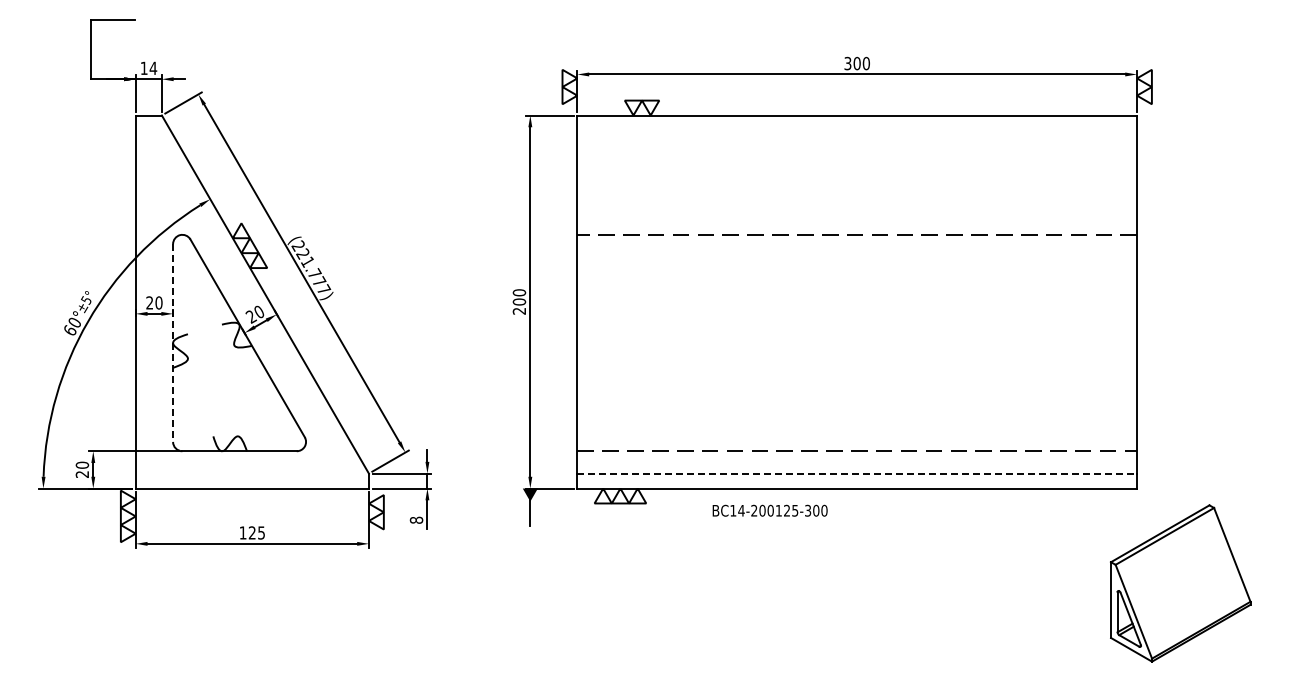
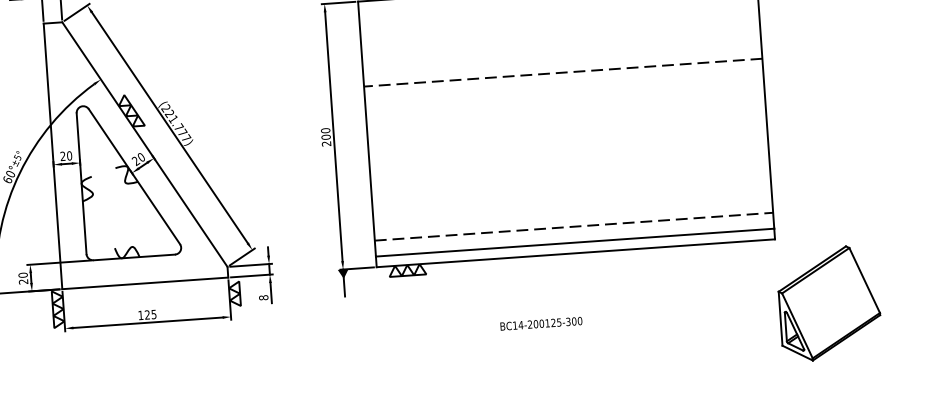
line: (173, 343) -> (81, 184), dashed -> solid
line: (857, 473) -> (575, 242), dashed -> solid
text: (769, 510) -> (540, 323), moved
part: (1180, 583) -> (829, 303), moved

